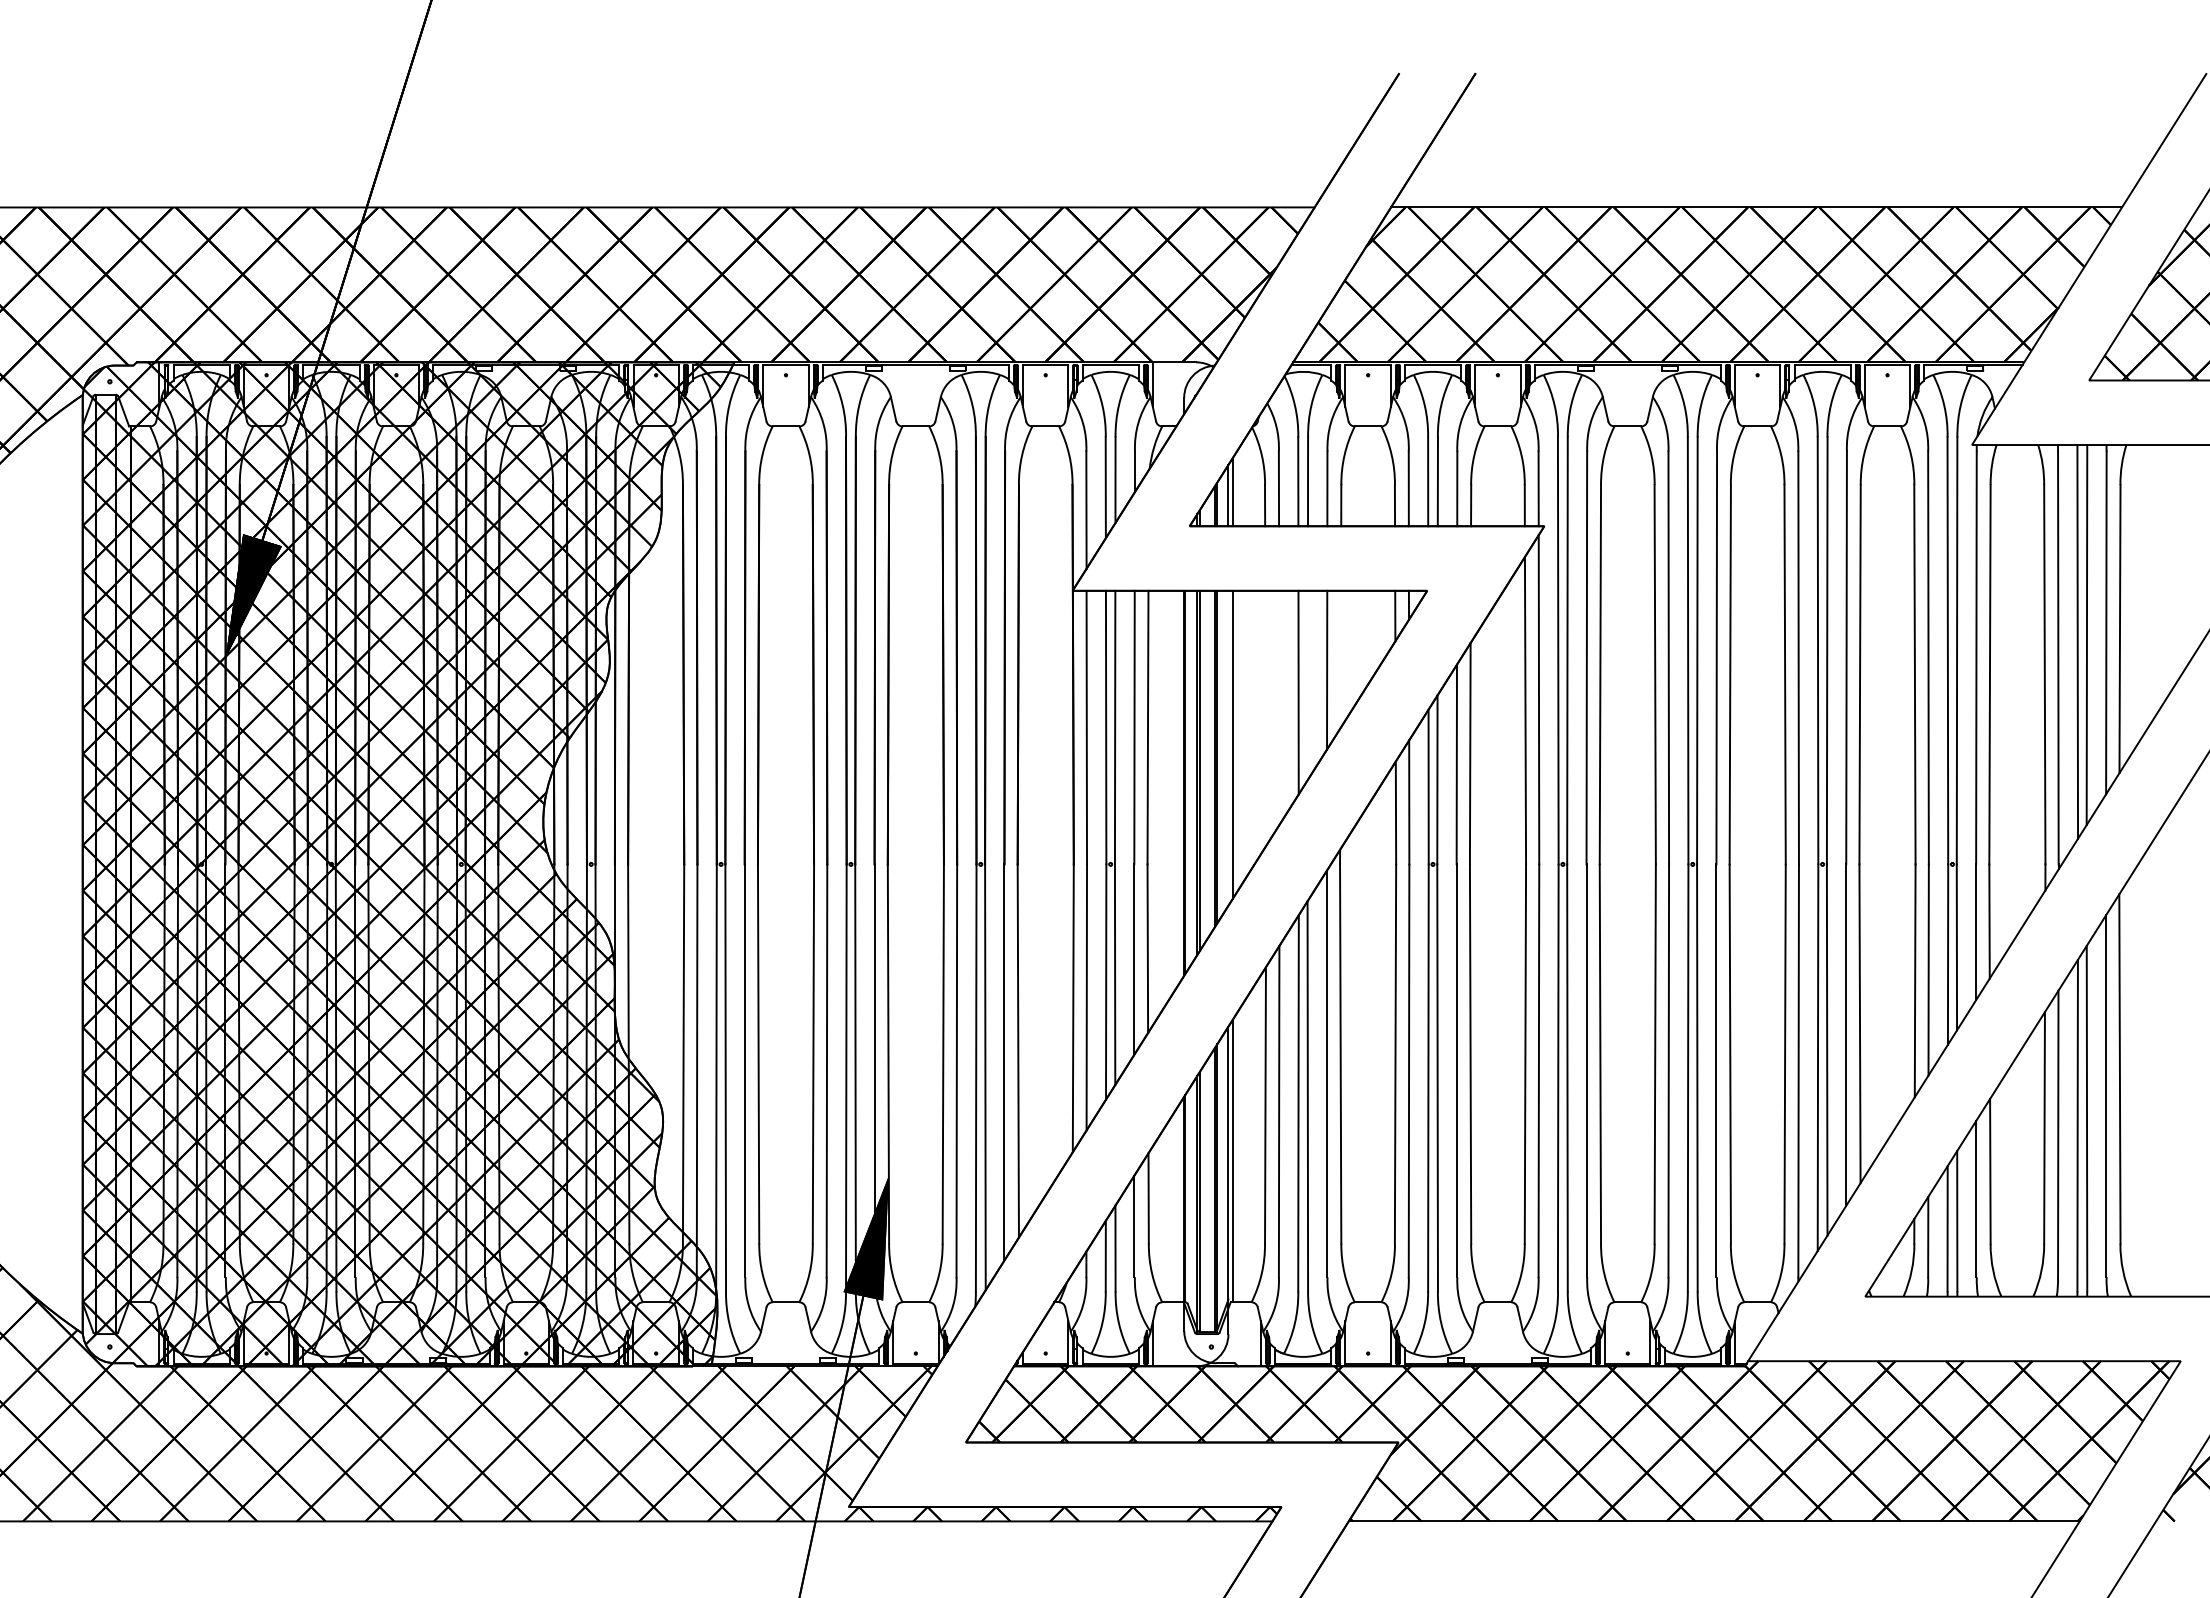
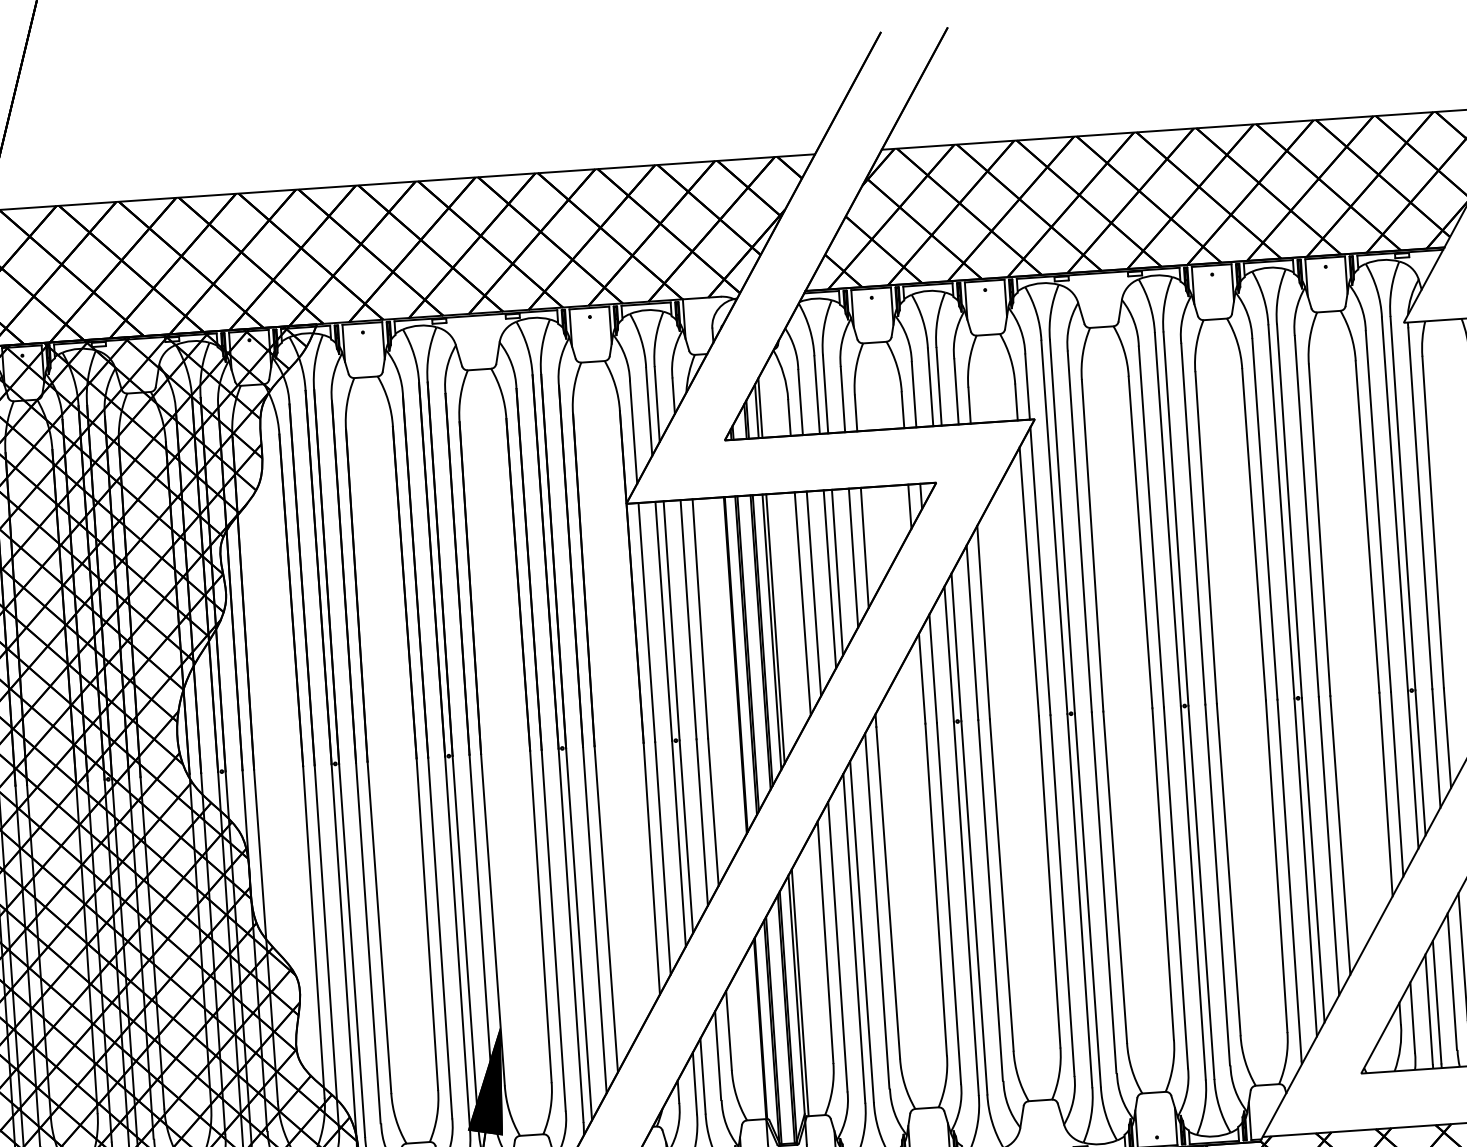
line: (1340, 659) -> (864, 547), added
line: (1307, 685) -> (837, 572), added
line: (1279, 707) -> (814, 593), added
line: (1265, 717) -> (802, 603), added
line: (1228, 747) -> (771, 631), added

